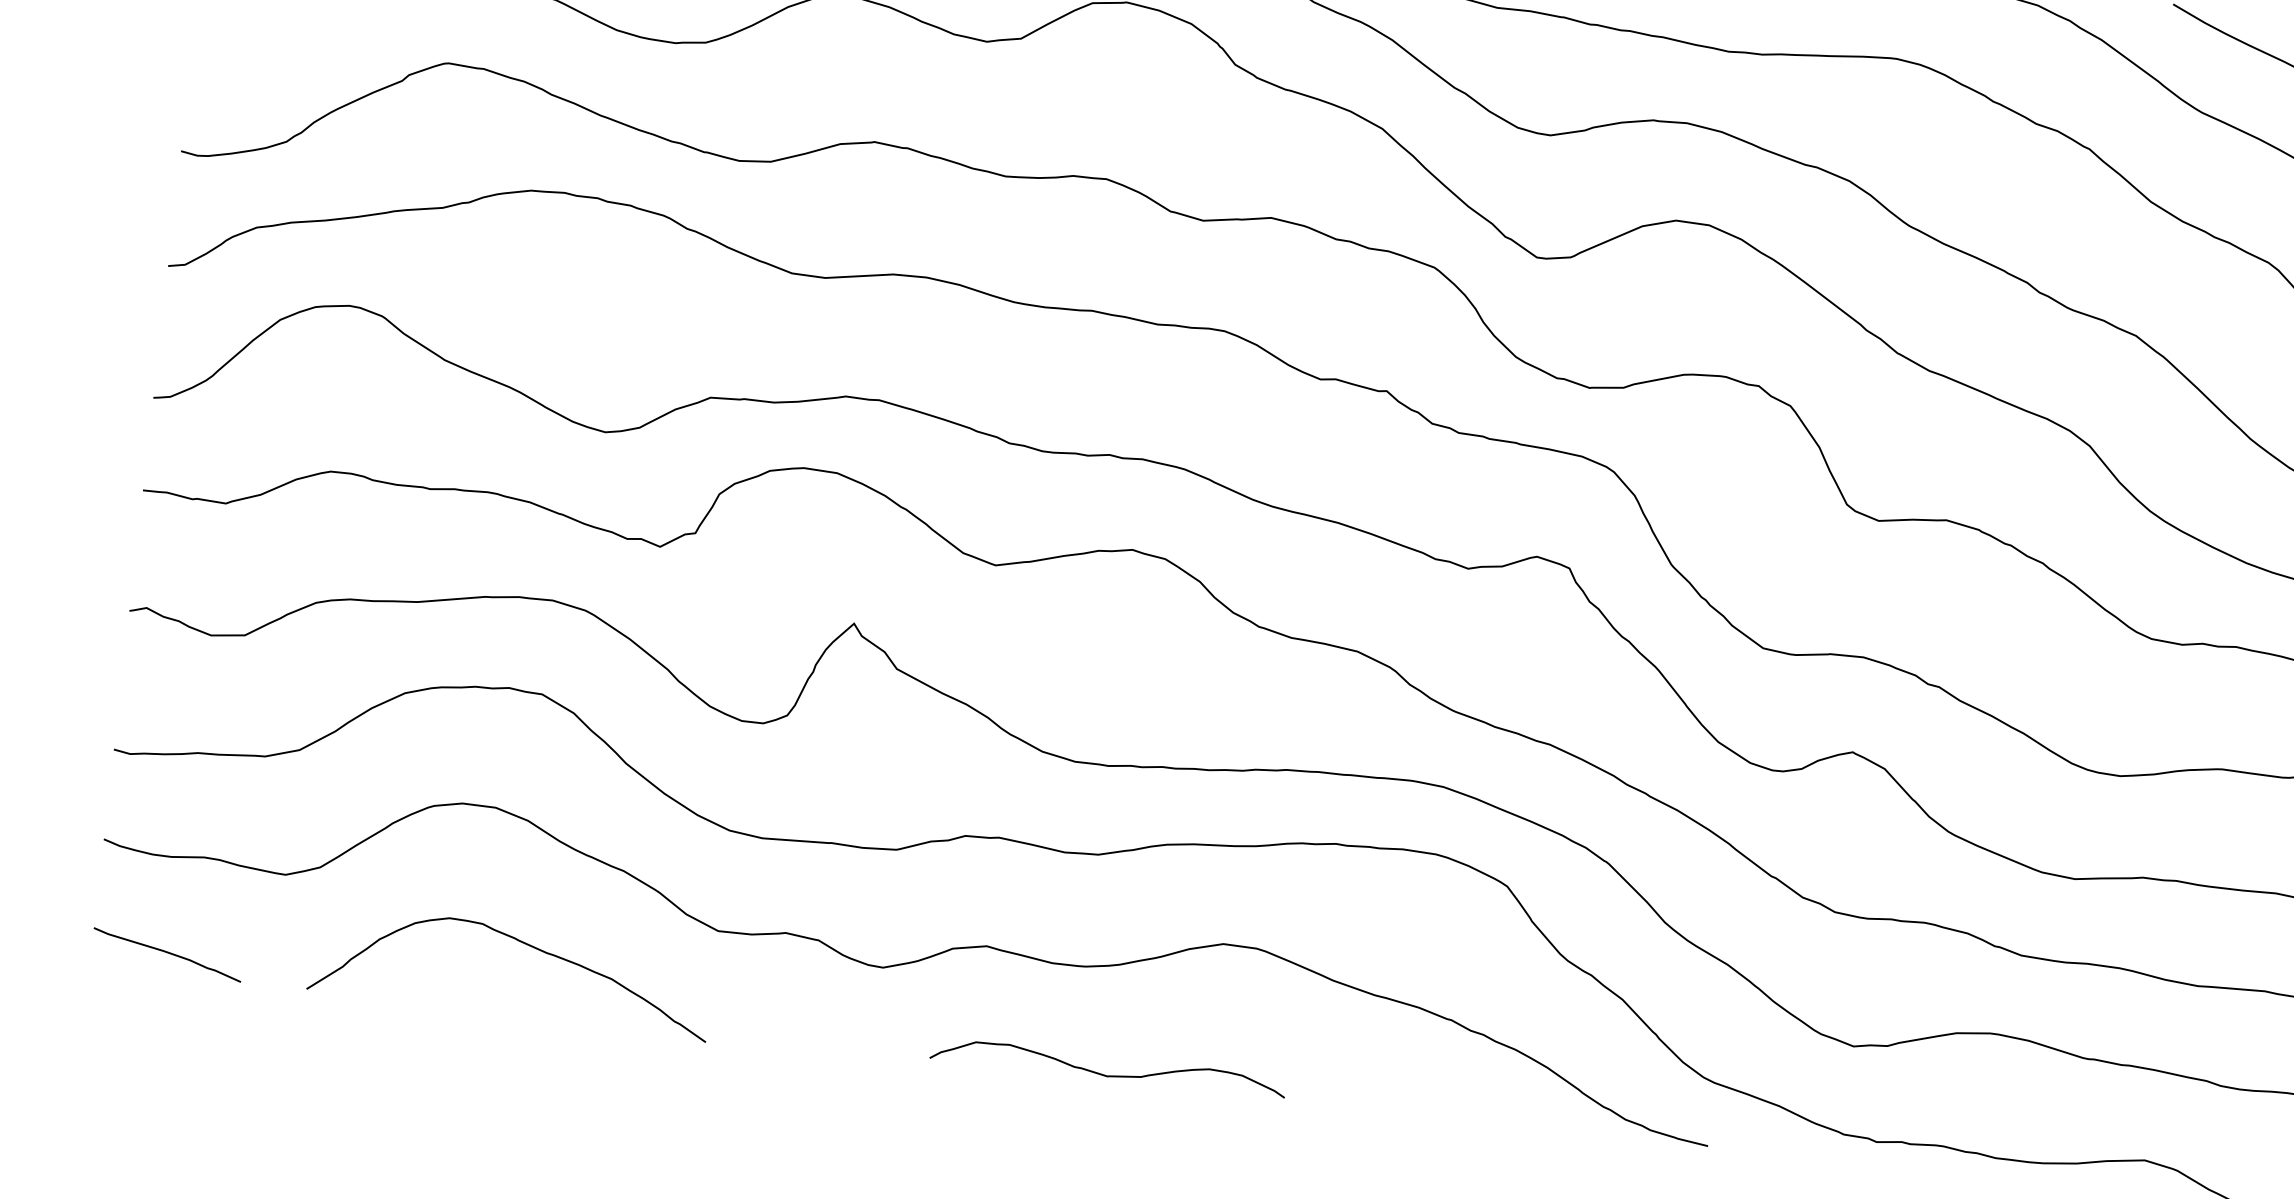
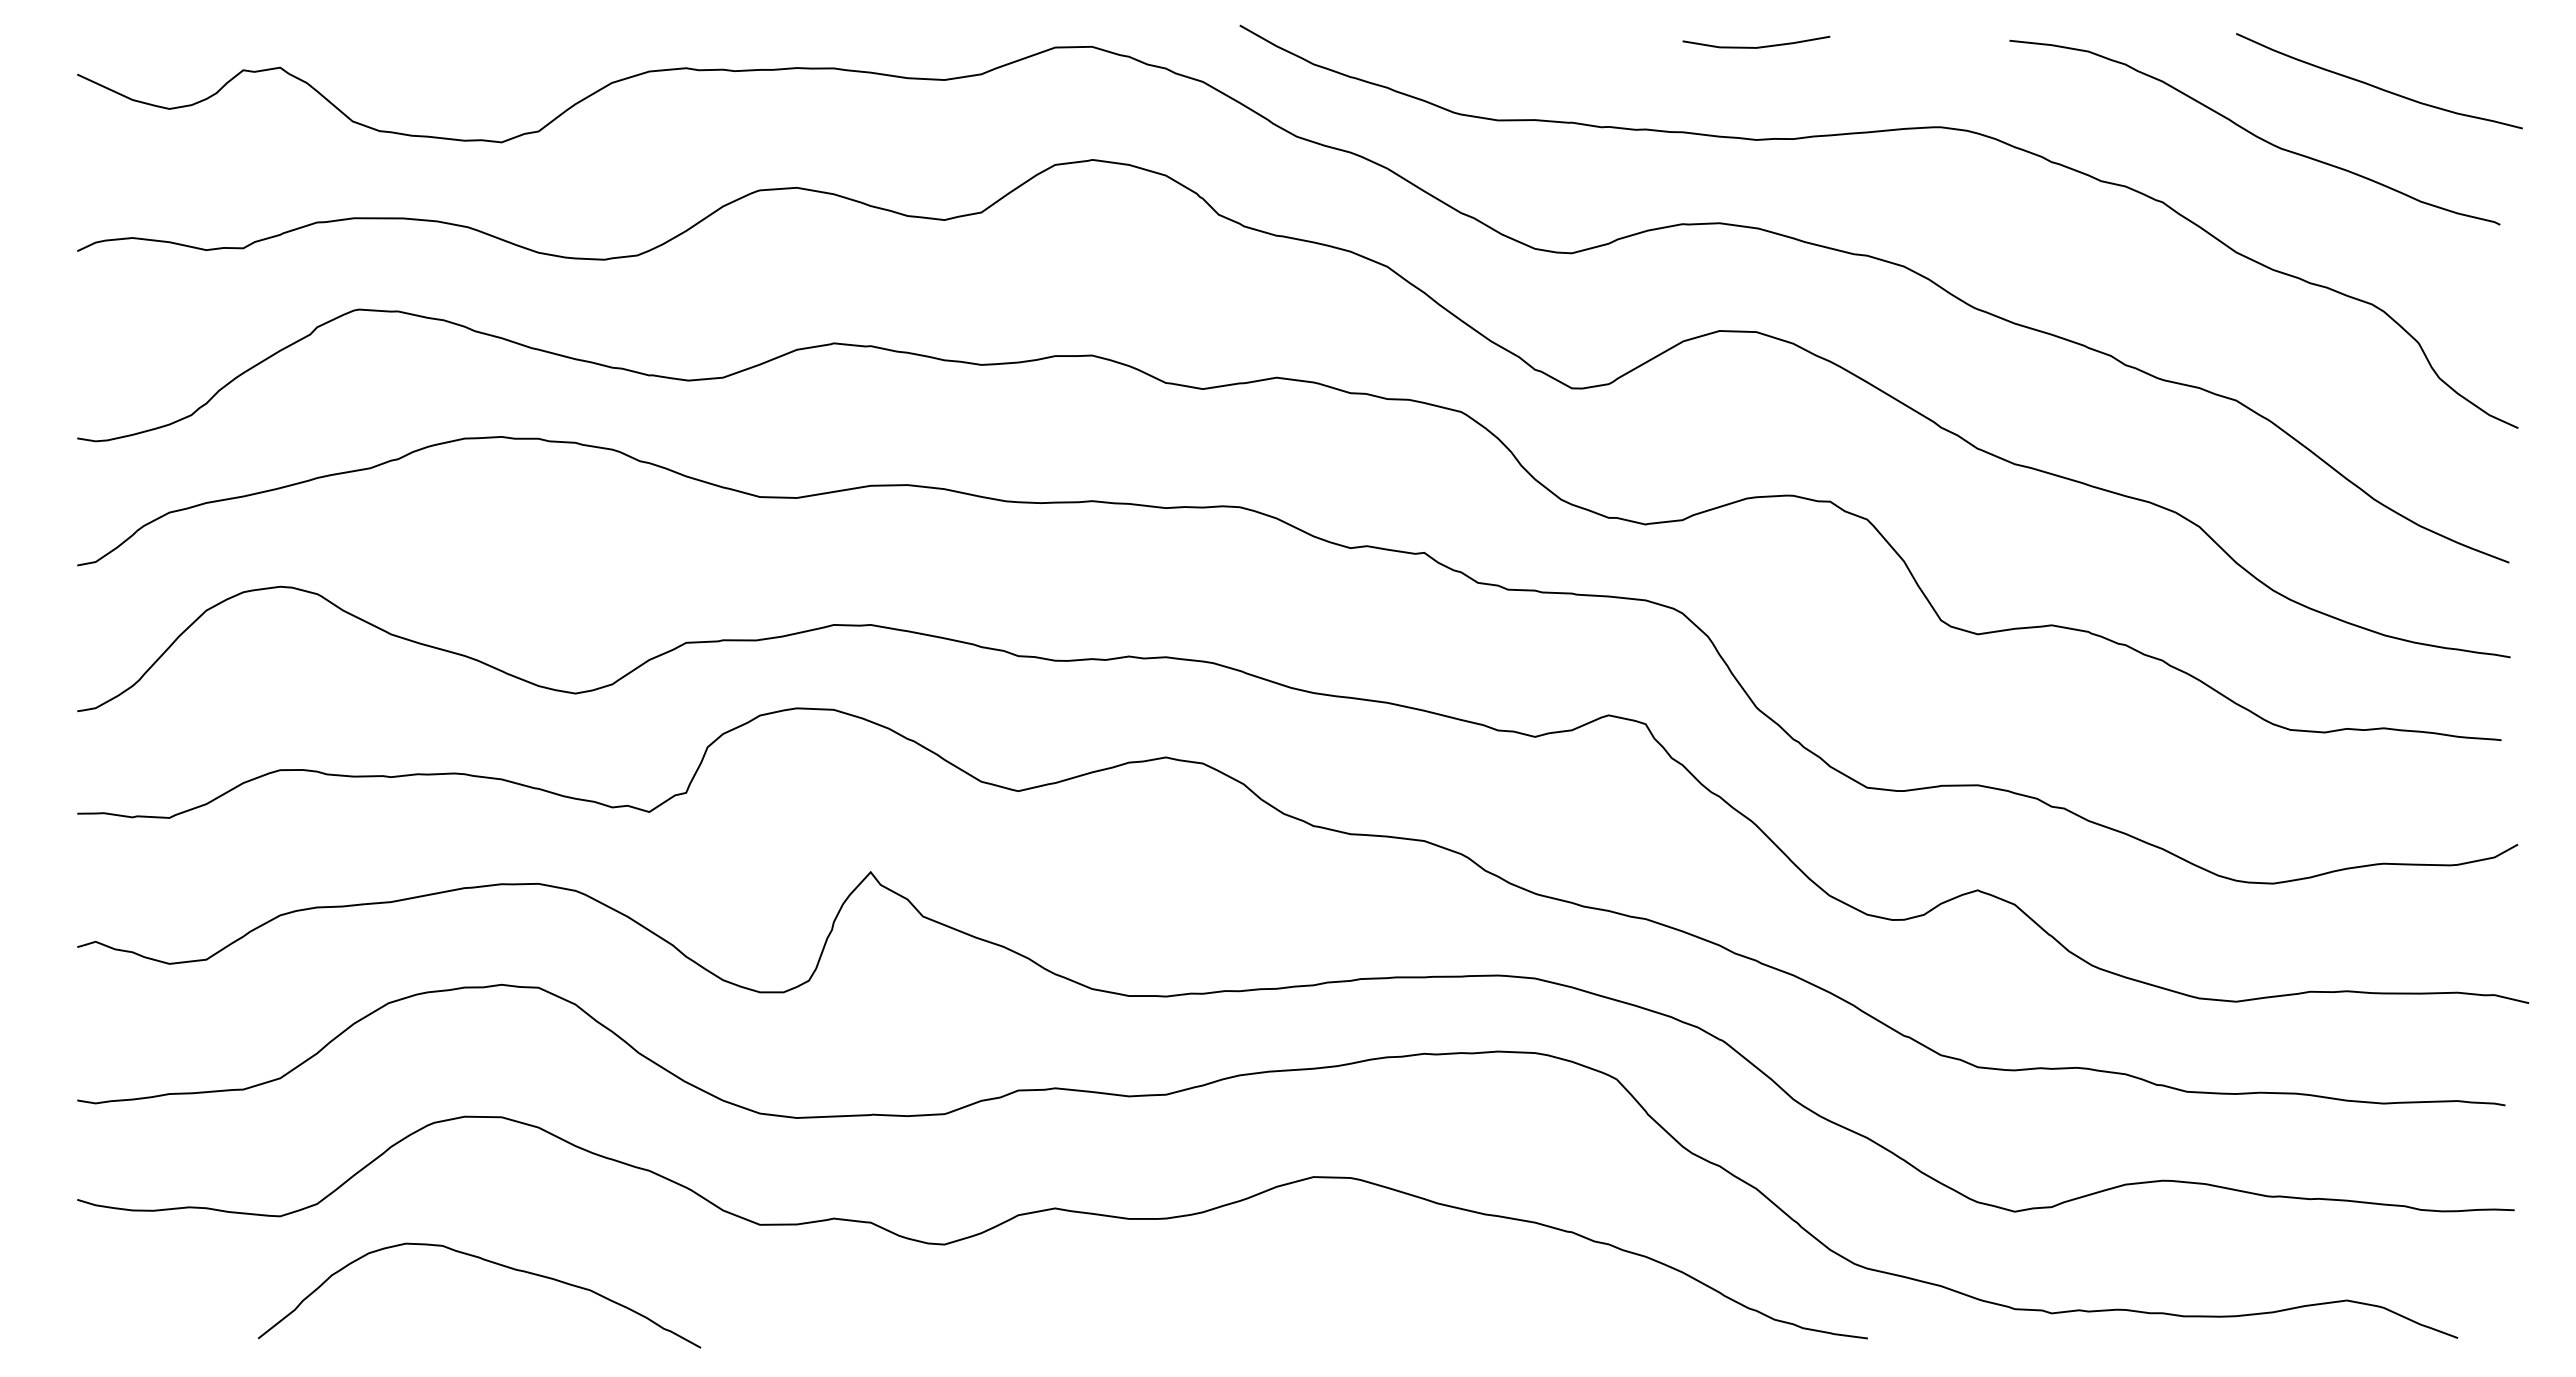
curve: (523, 943) -> (489, 1262), moved
curve: (167, 953) -> (160, 1316), removed
curve: (1107, 1075) -> (1202, 1334), removed

